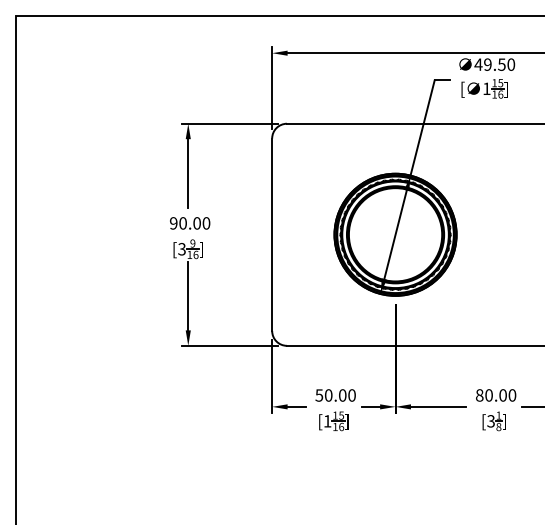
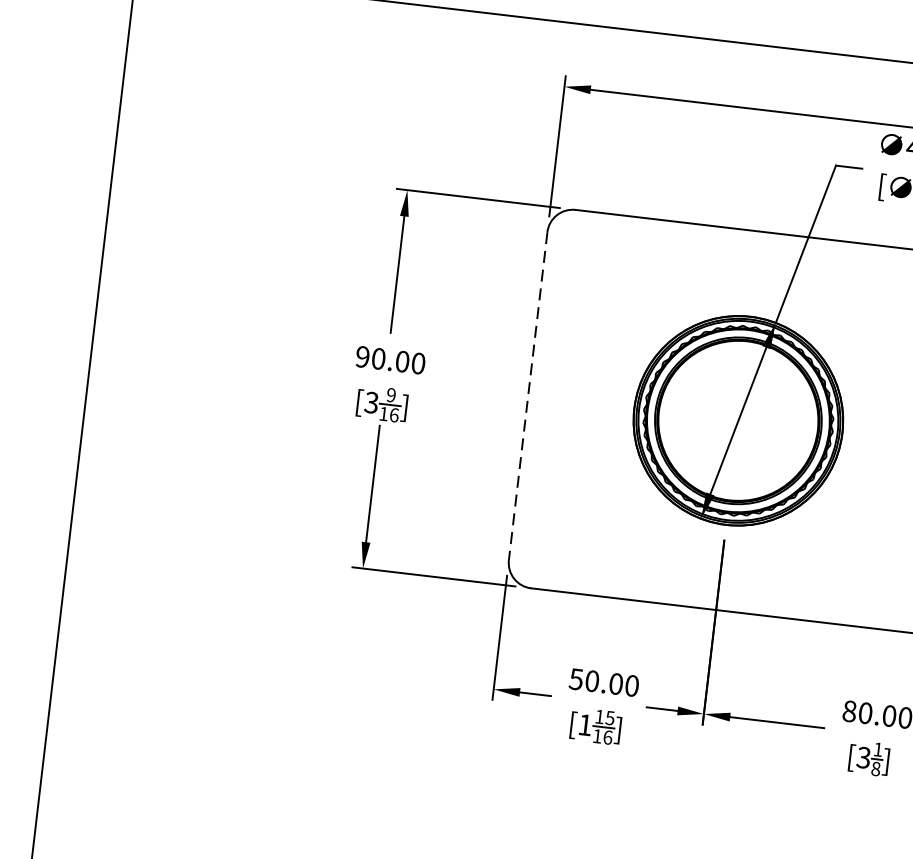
line: (272, 235) -> (528, 397), solid -> dashed

